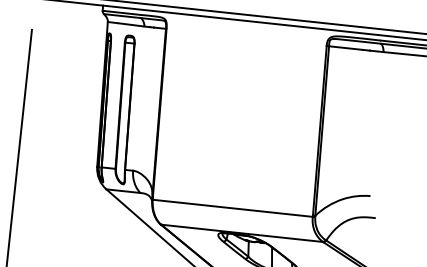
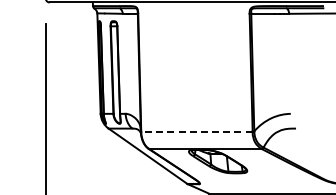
line: (232, 208) -> (196, 132), solid -> dashed

